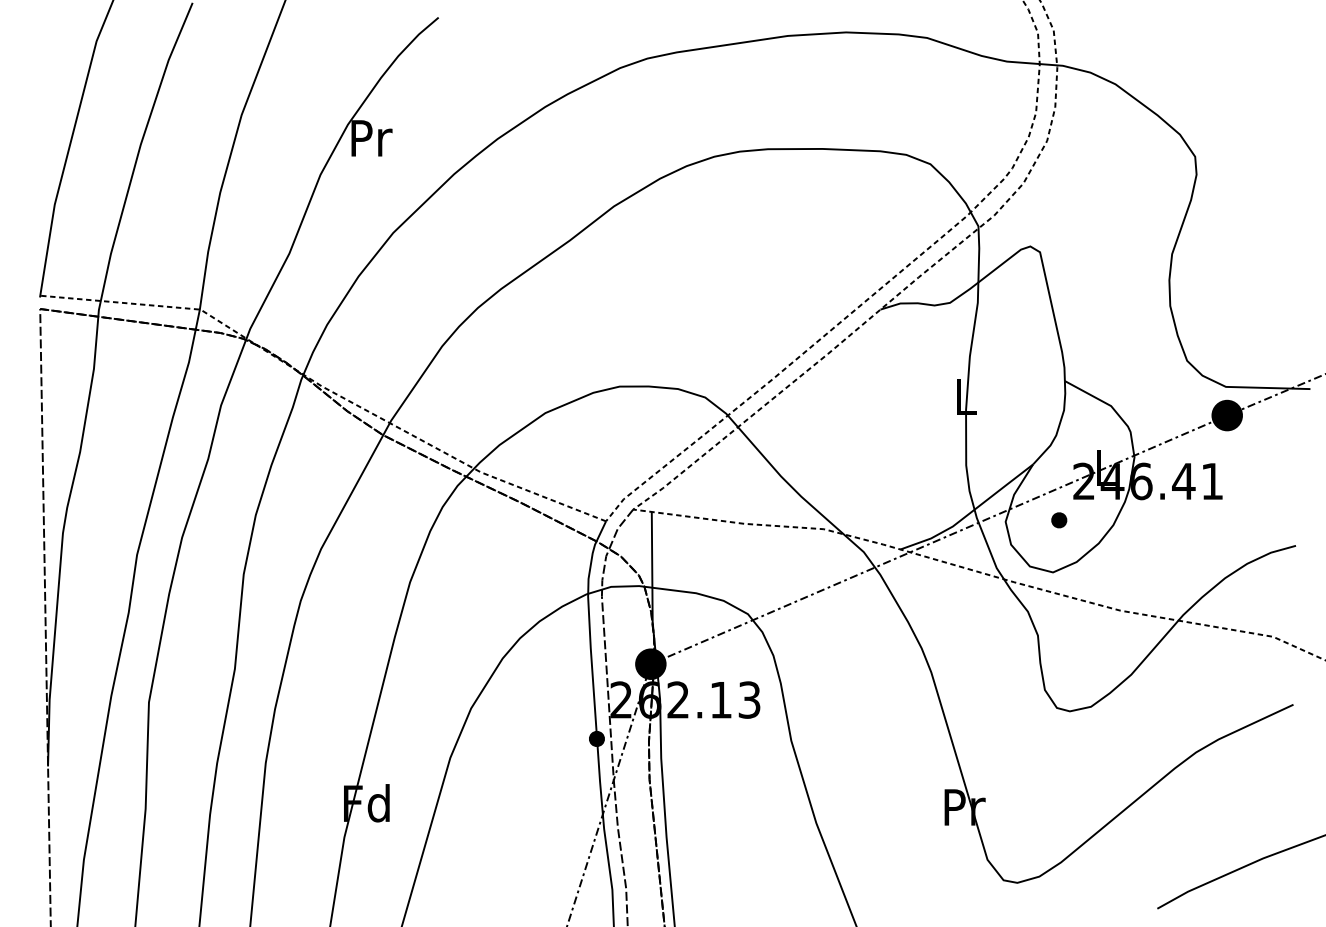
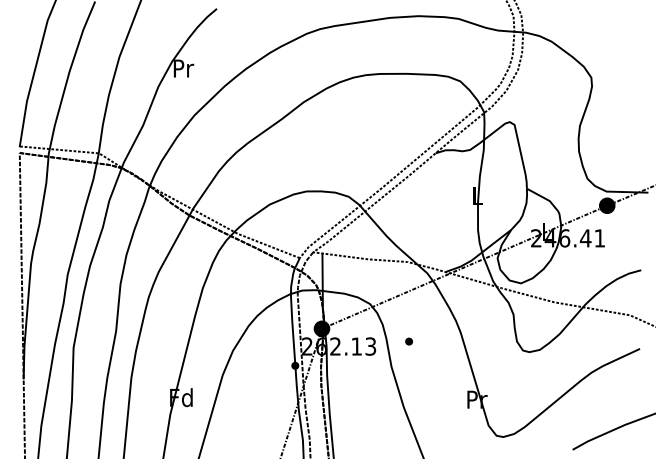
part: (1058, 520) -> (408, 341), moved

